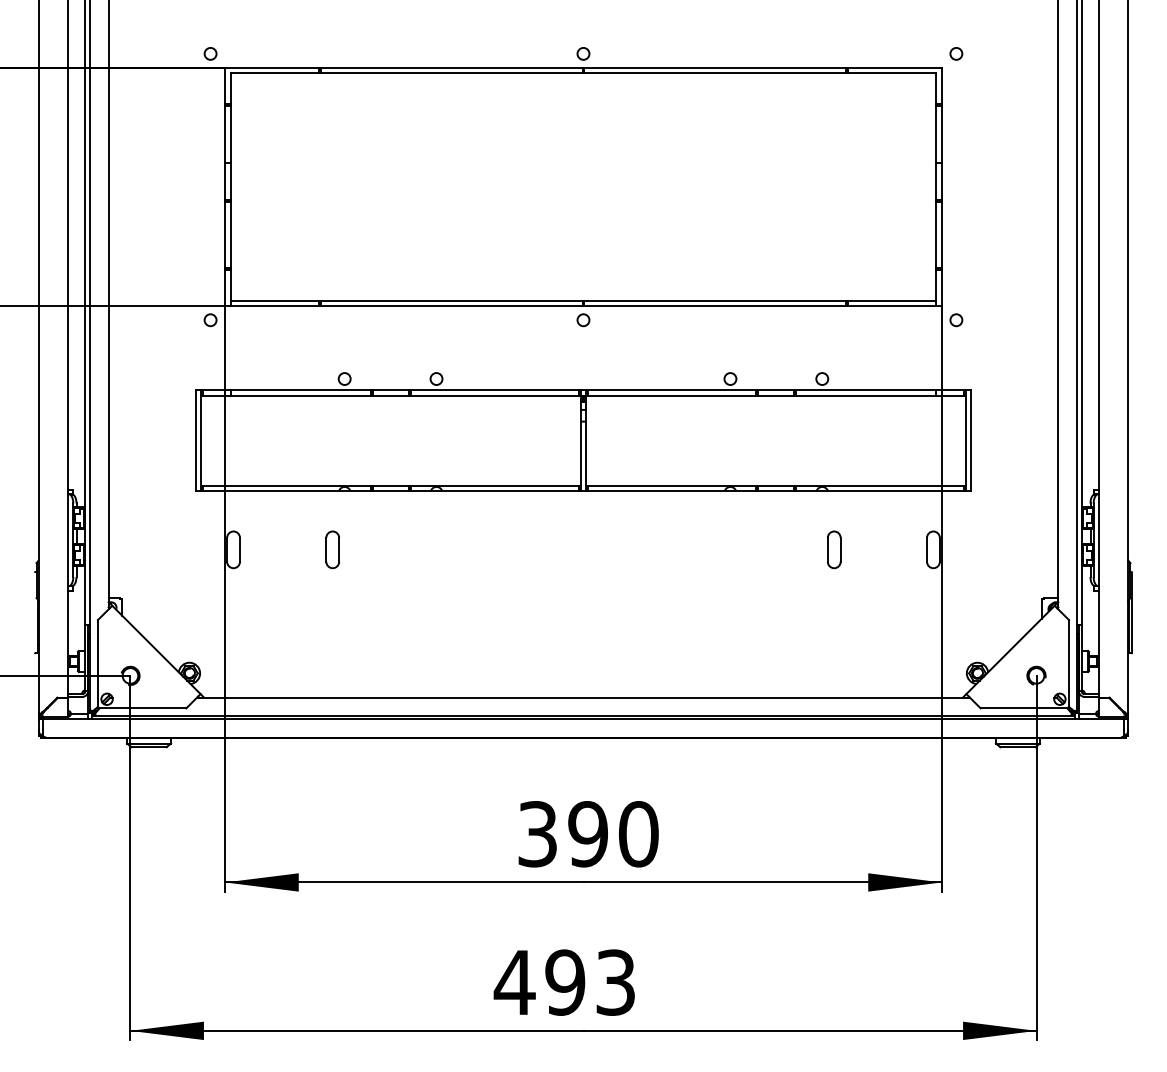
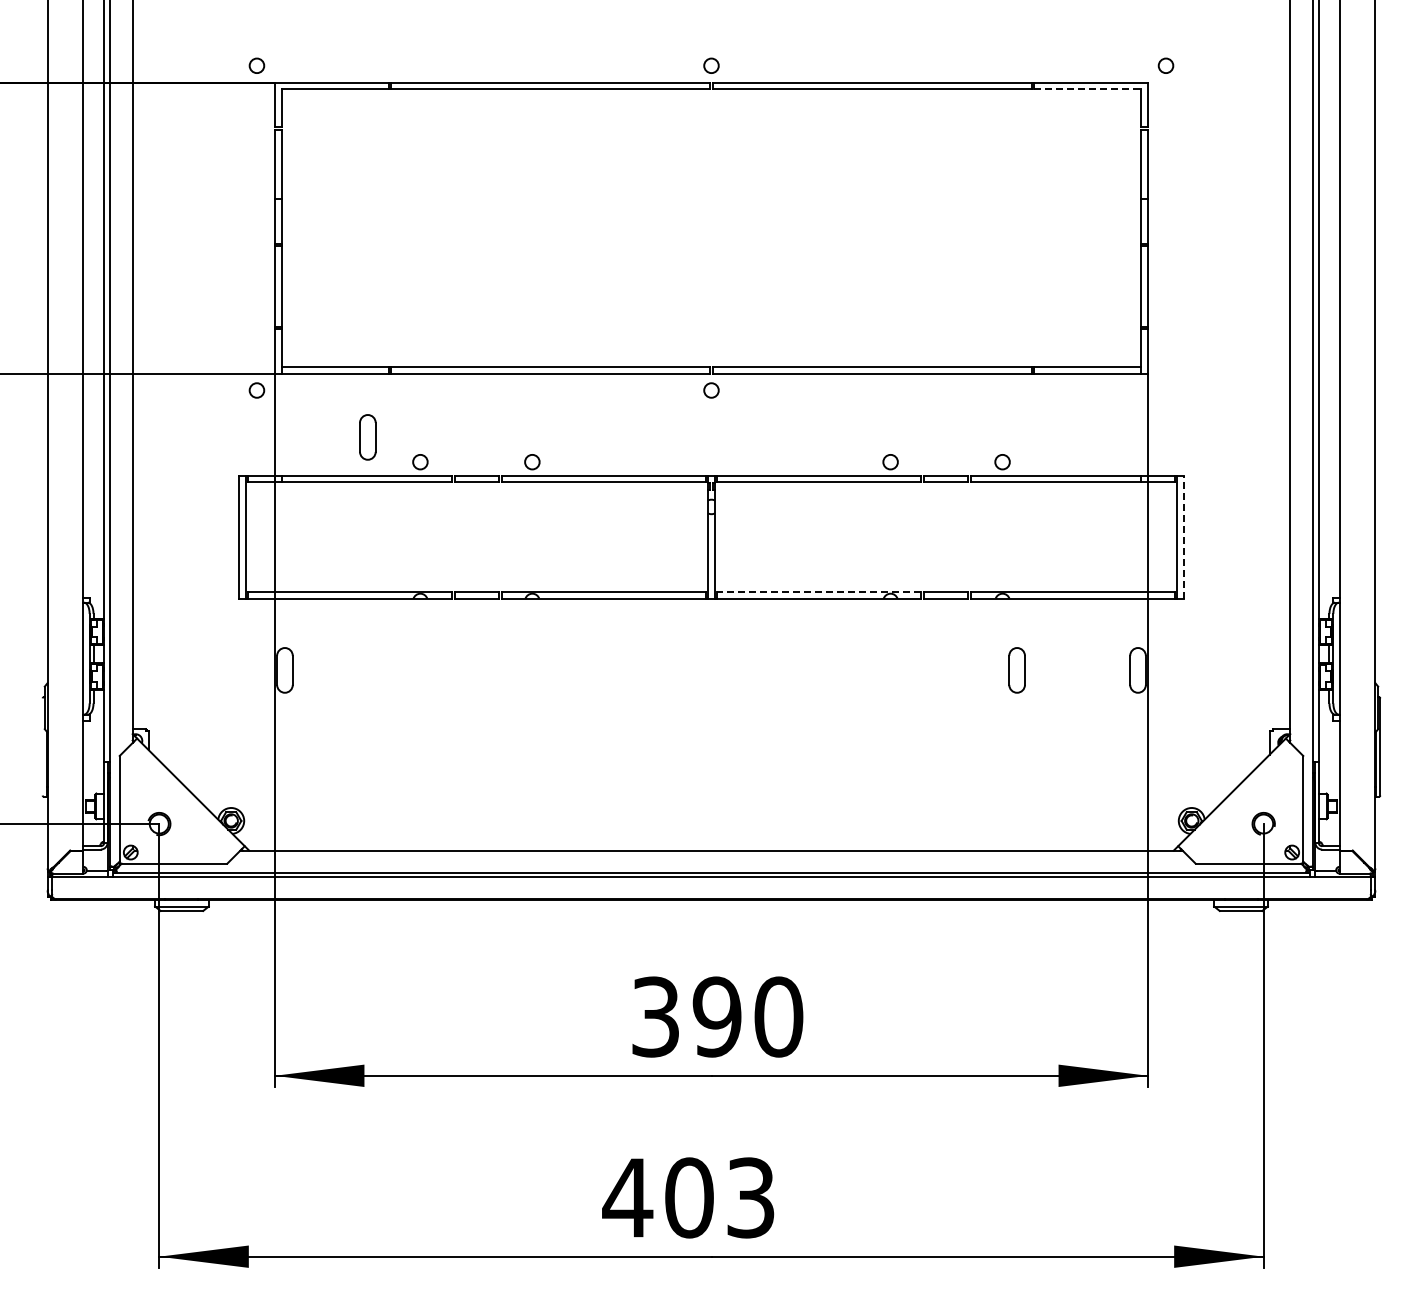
line: (891, 73) -> (1087, 89), solid -> dashed
circle: (955, 320) -> (1165, 390), removed
line: (970, 440) -> (1183, 537), solid -> dashed
line: (671, 485) -> (818, 592), solid -> dashed
part: (332, 549) -> (367, 437), moved
text: (565, 982) -> (689, 1197), 493 -> 403

